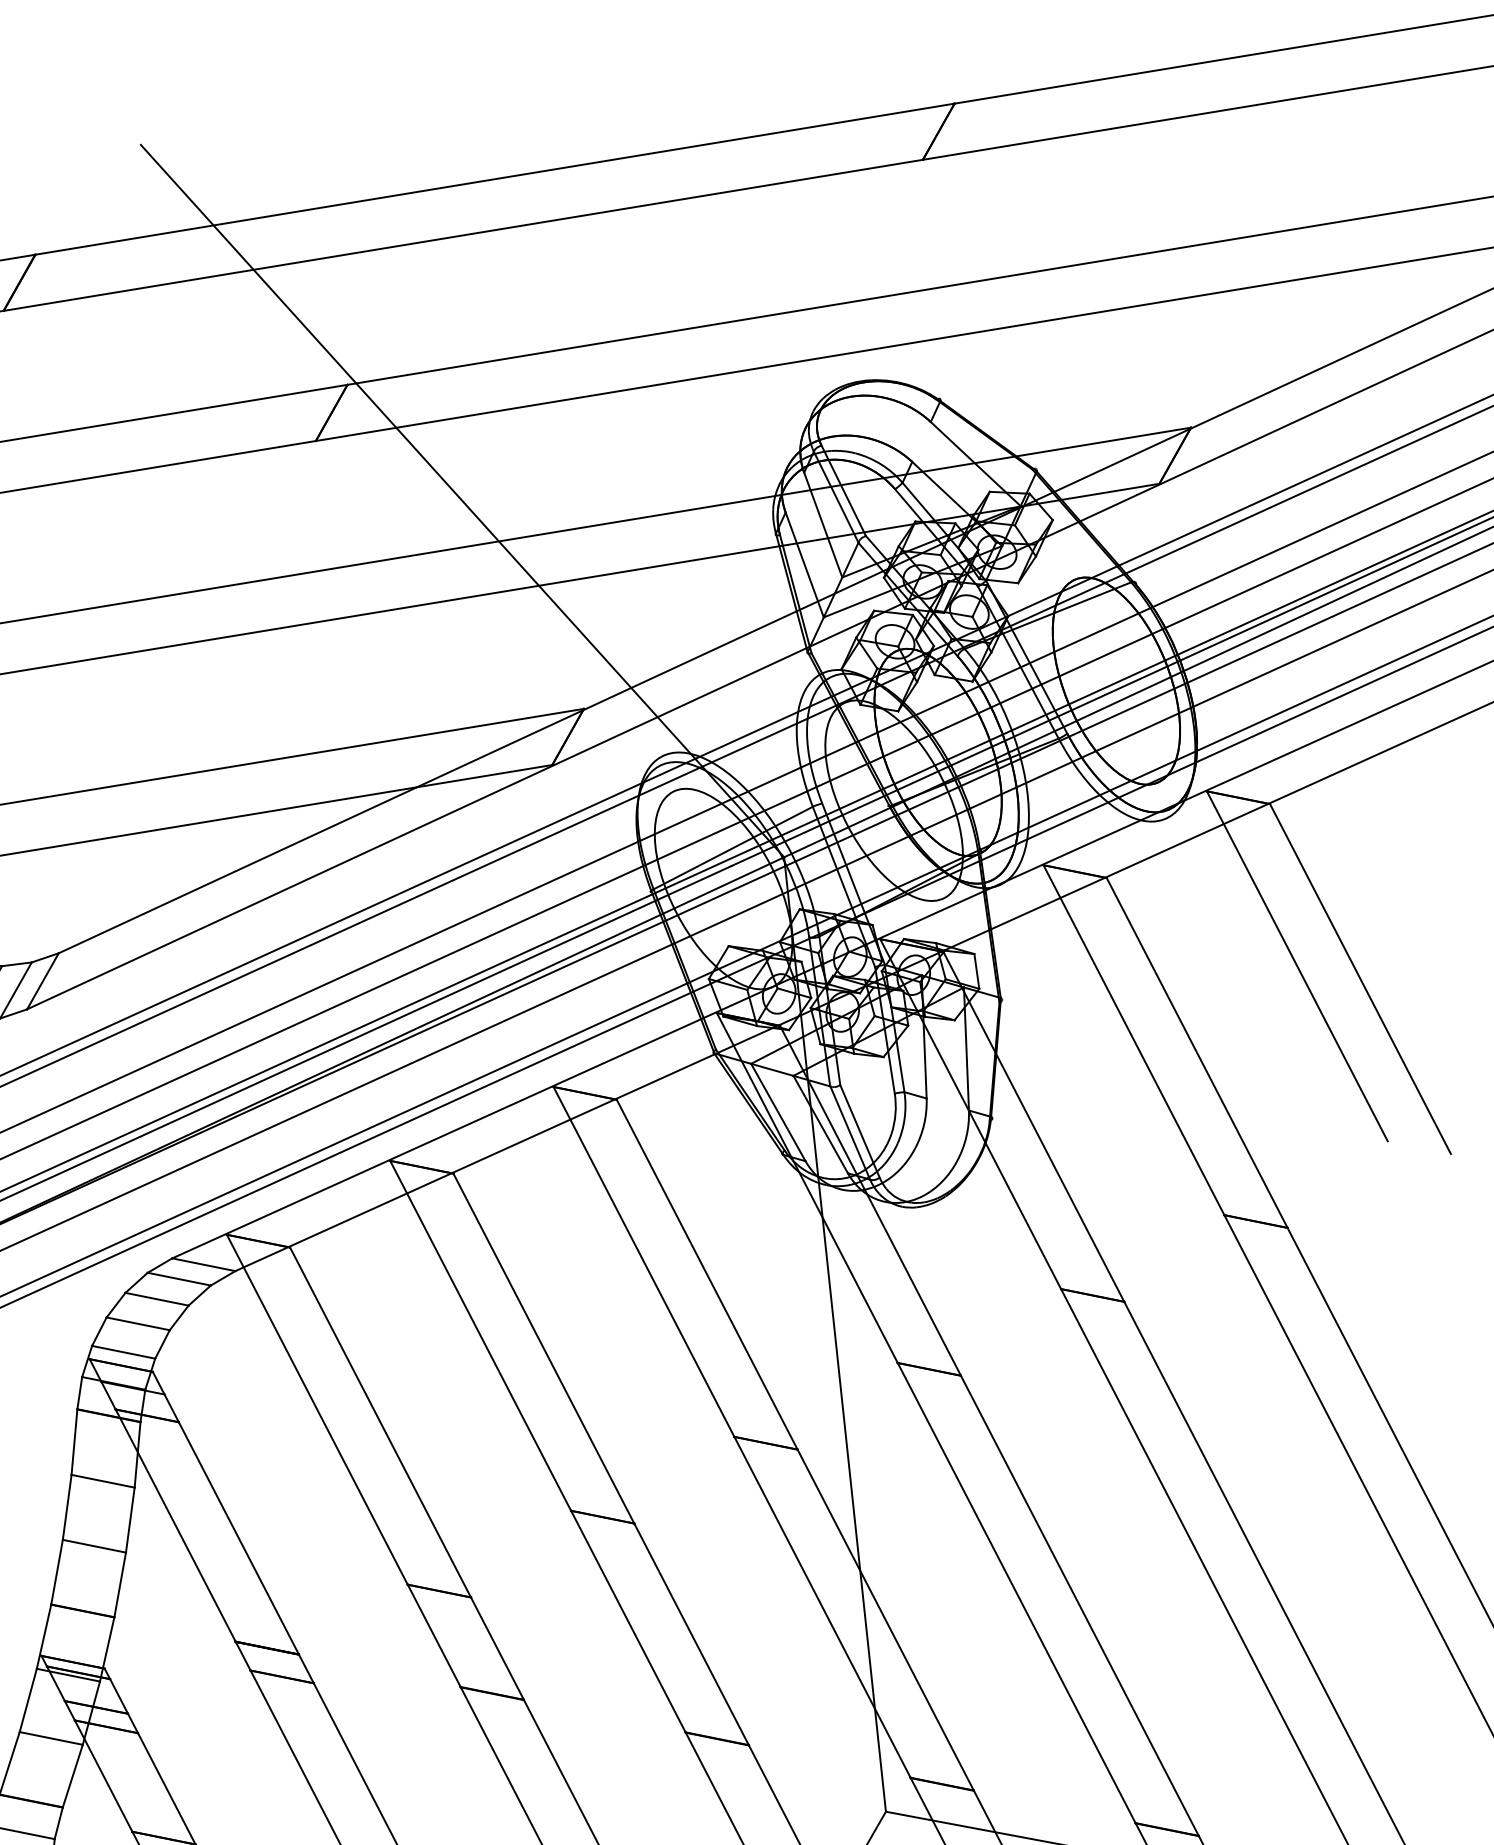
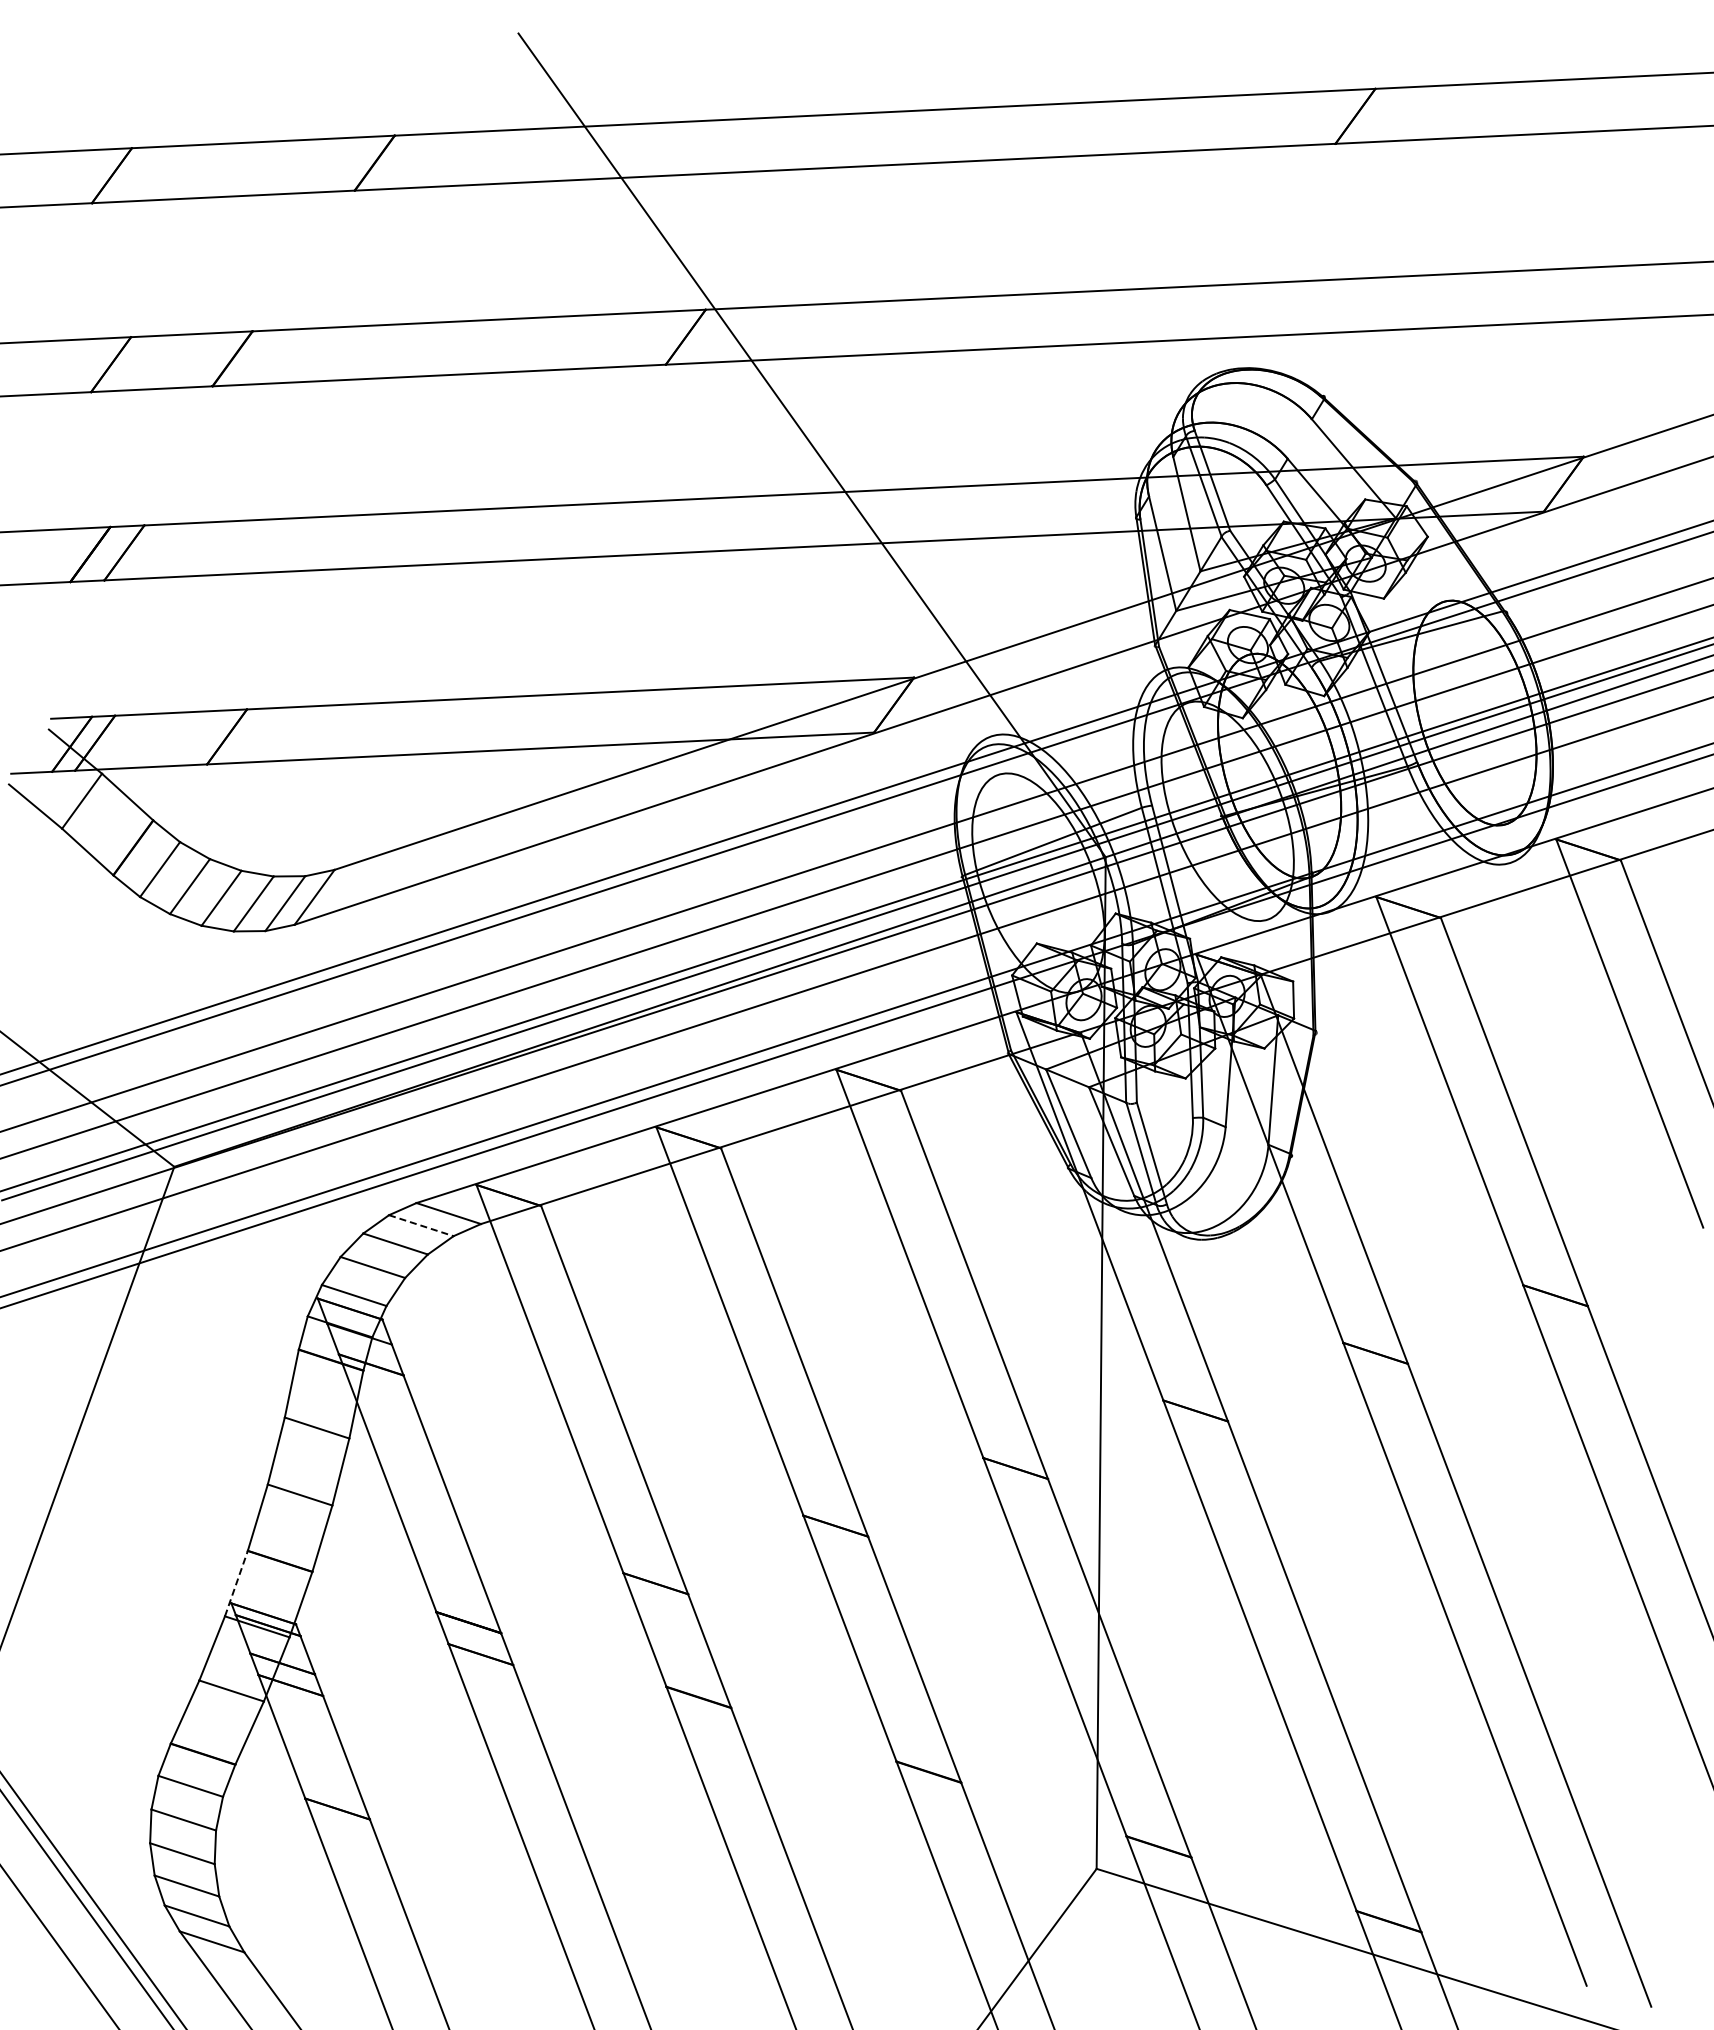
line: (179, 1278) -> (421, 1225), solid -> dashed
line: (44, 1636) -> (236, 1583), solid -> dashed

